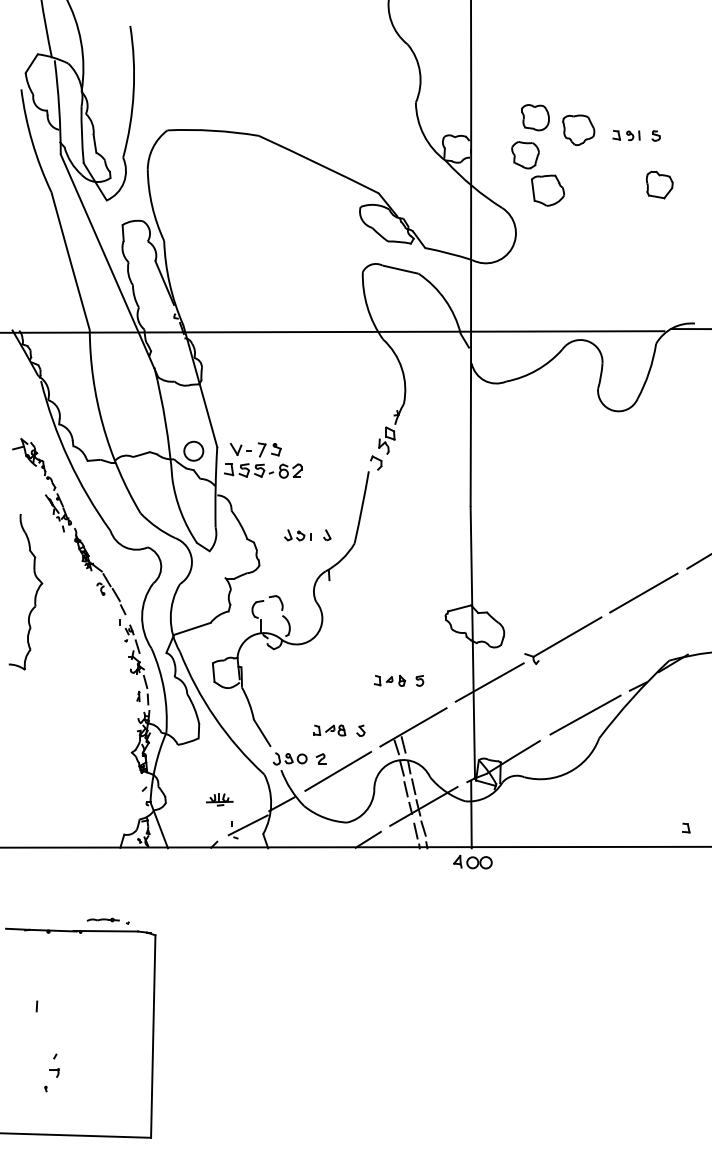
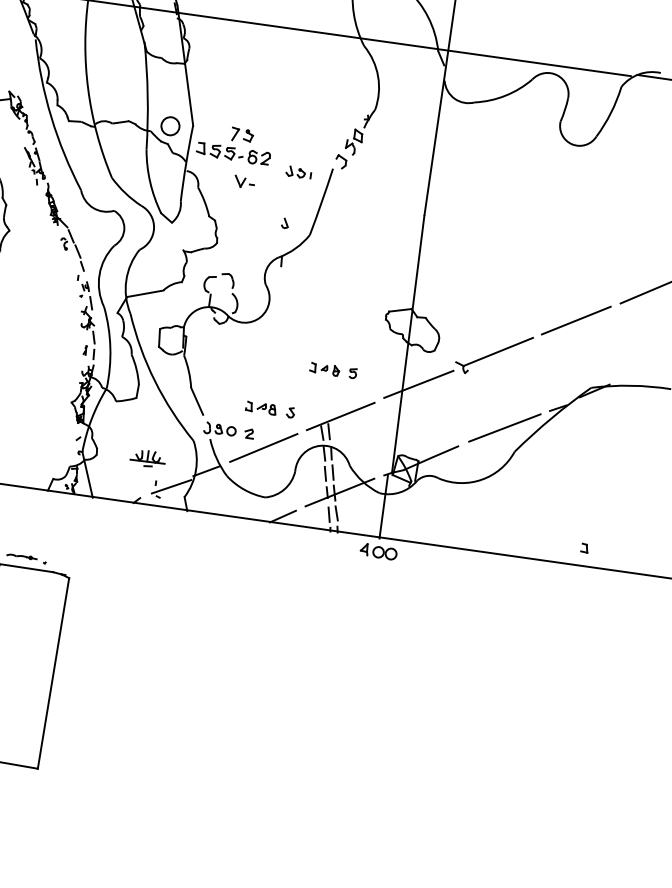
part: (240, 448) -> (244, 181), moved
part: (297, 535) -> (298, 172), moved
part: (219, 799) -> (147, 458), size x1.4

